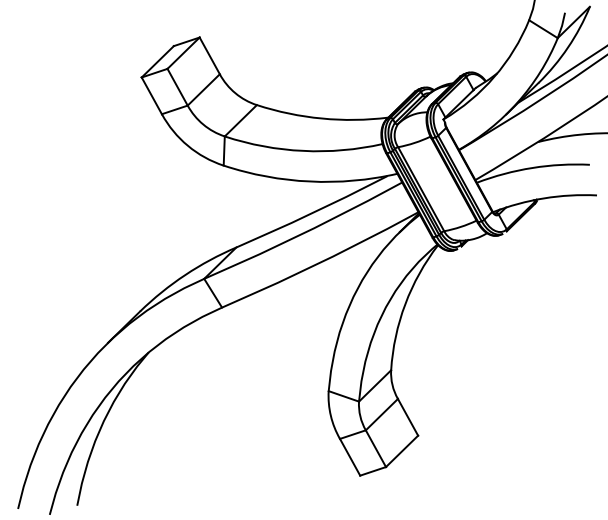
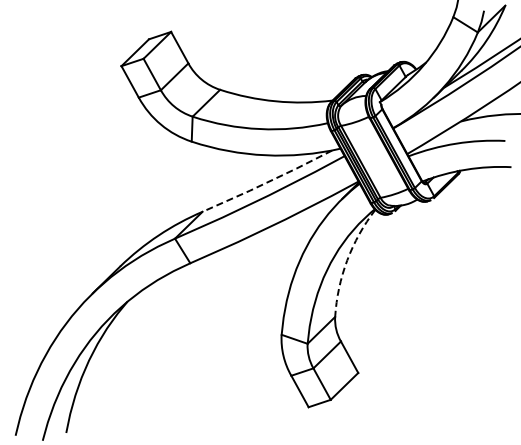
line: (313, 213) -> (268, 182), solid -> dashed
arc: (405, 304) -> (347, 260), solid -> dashed

